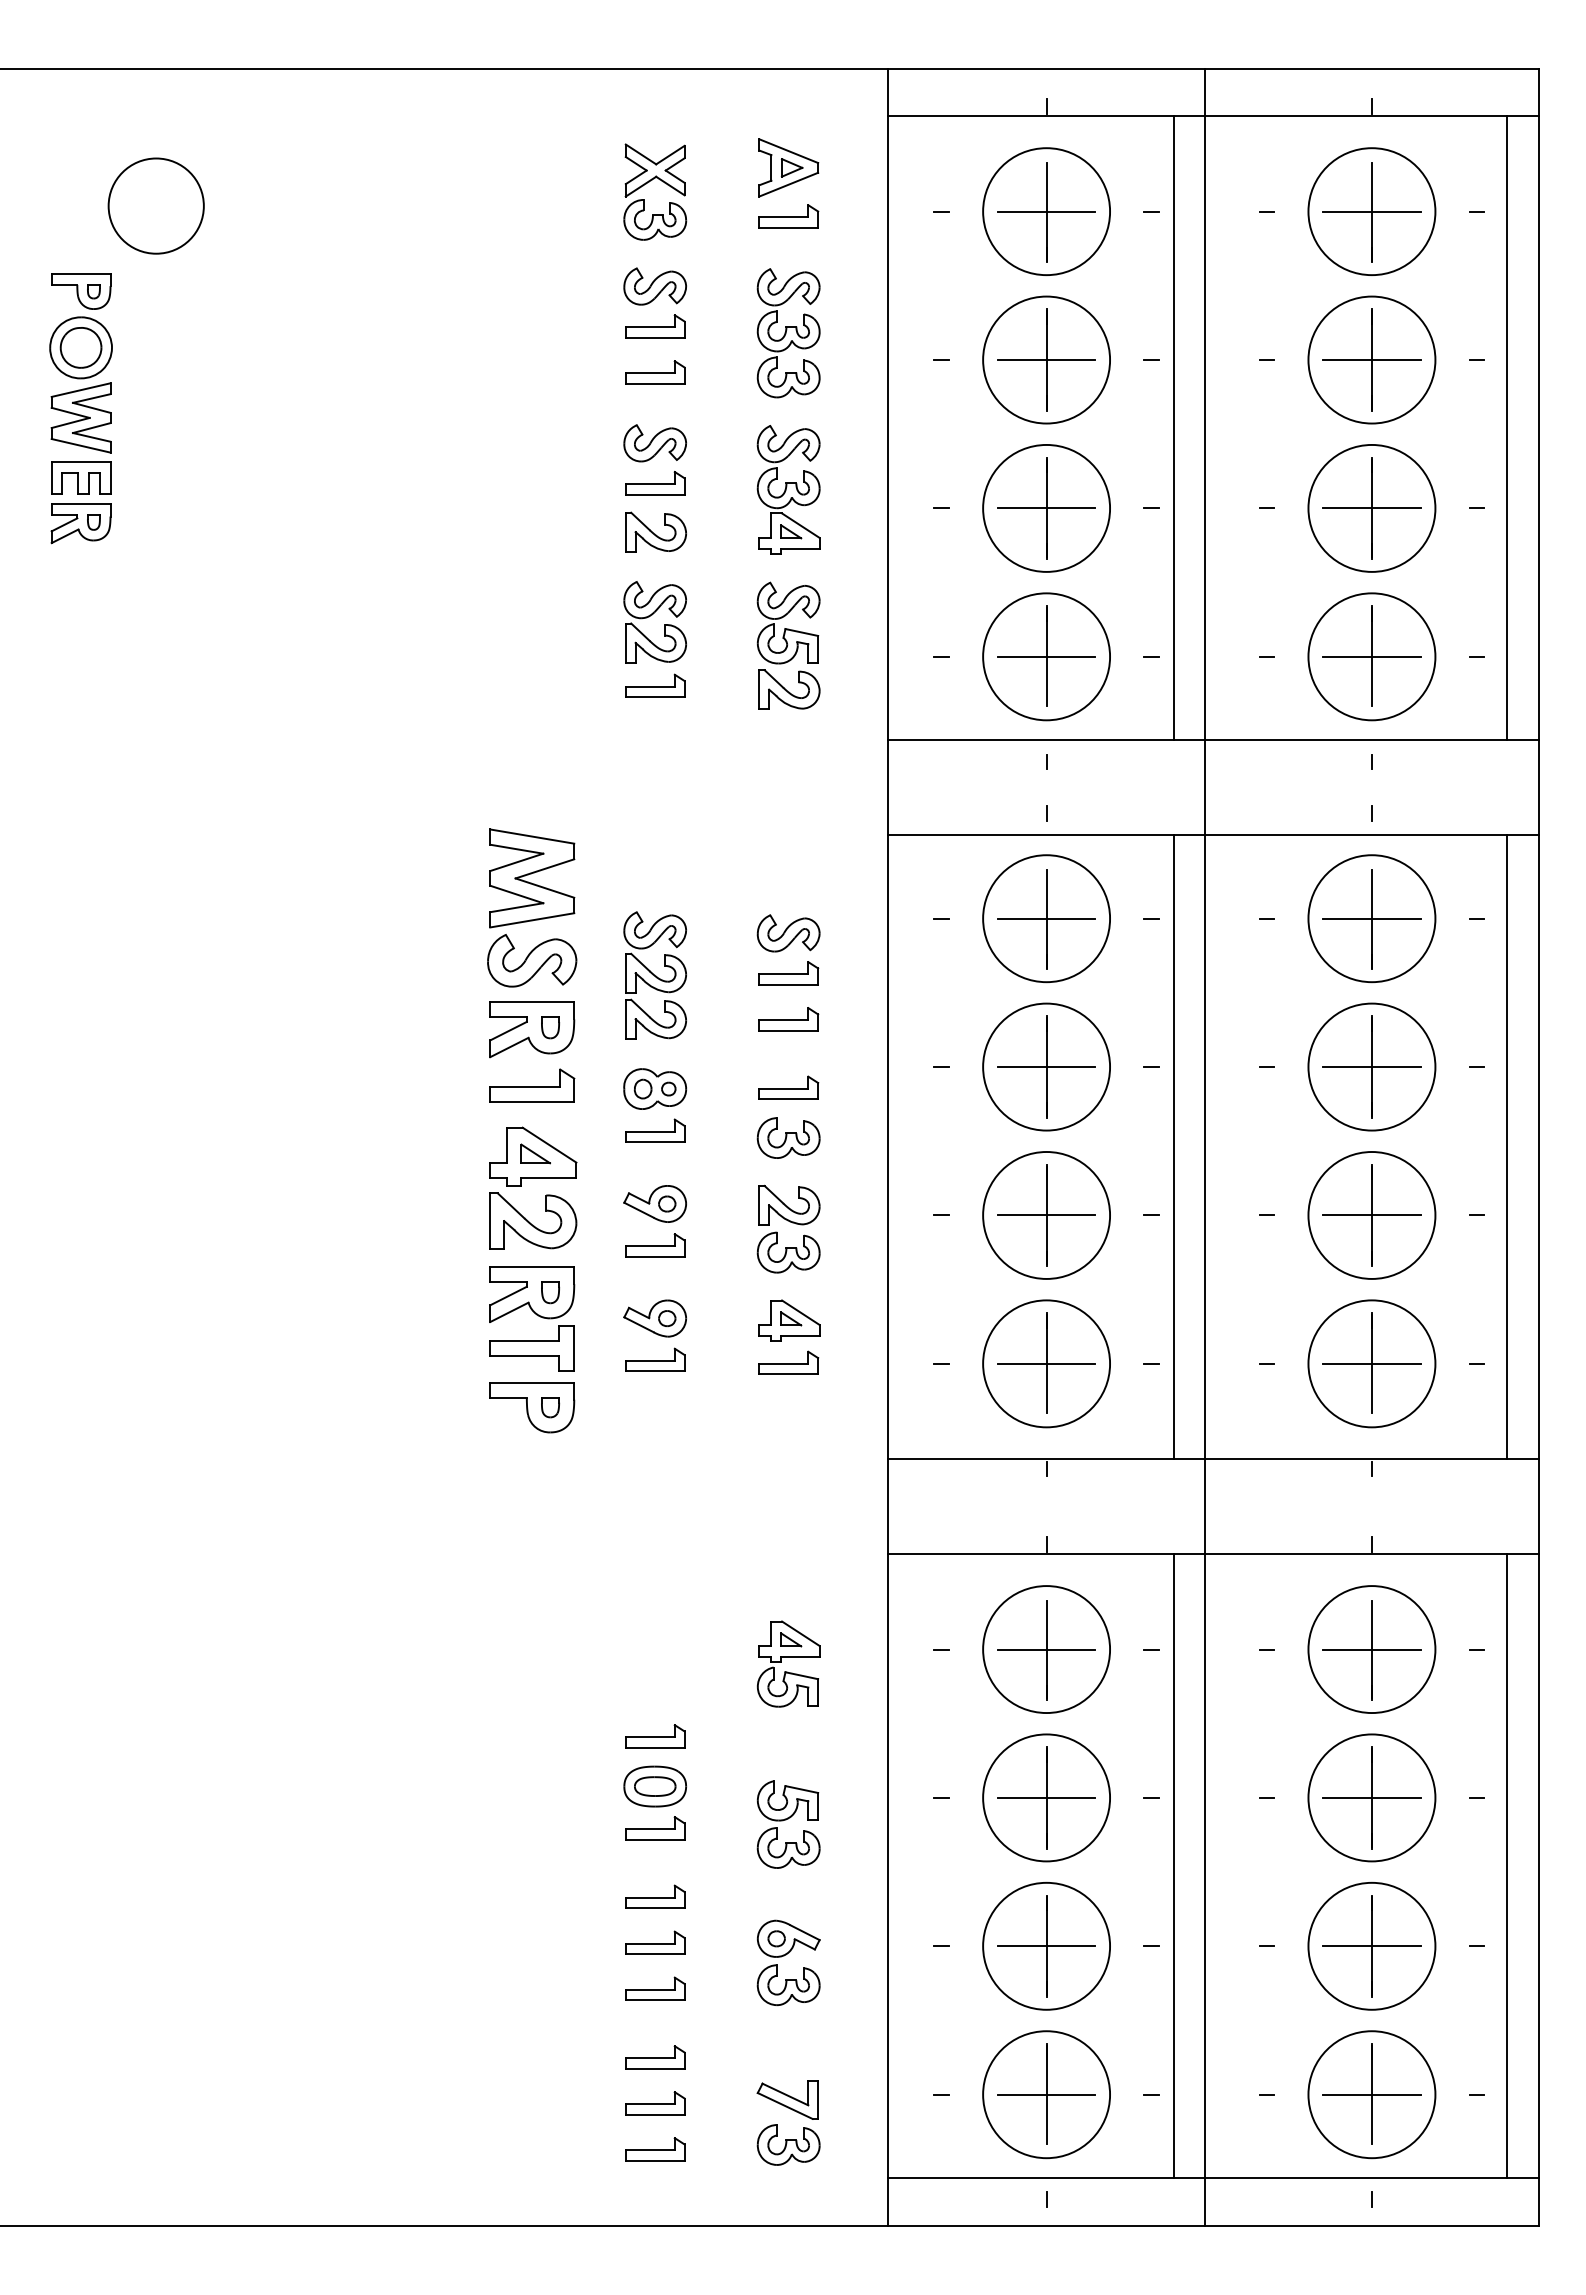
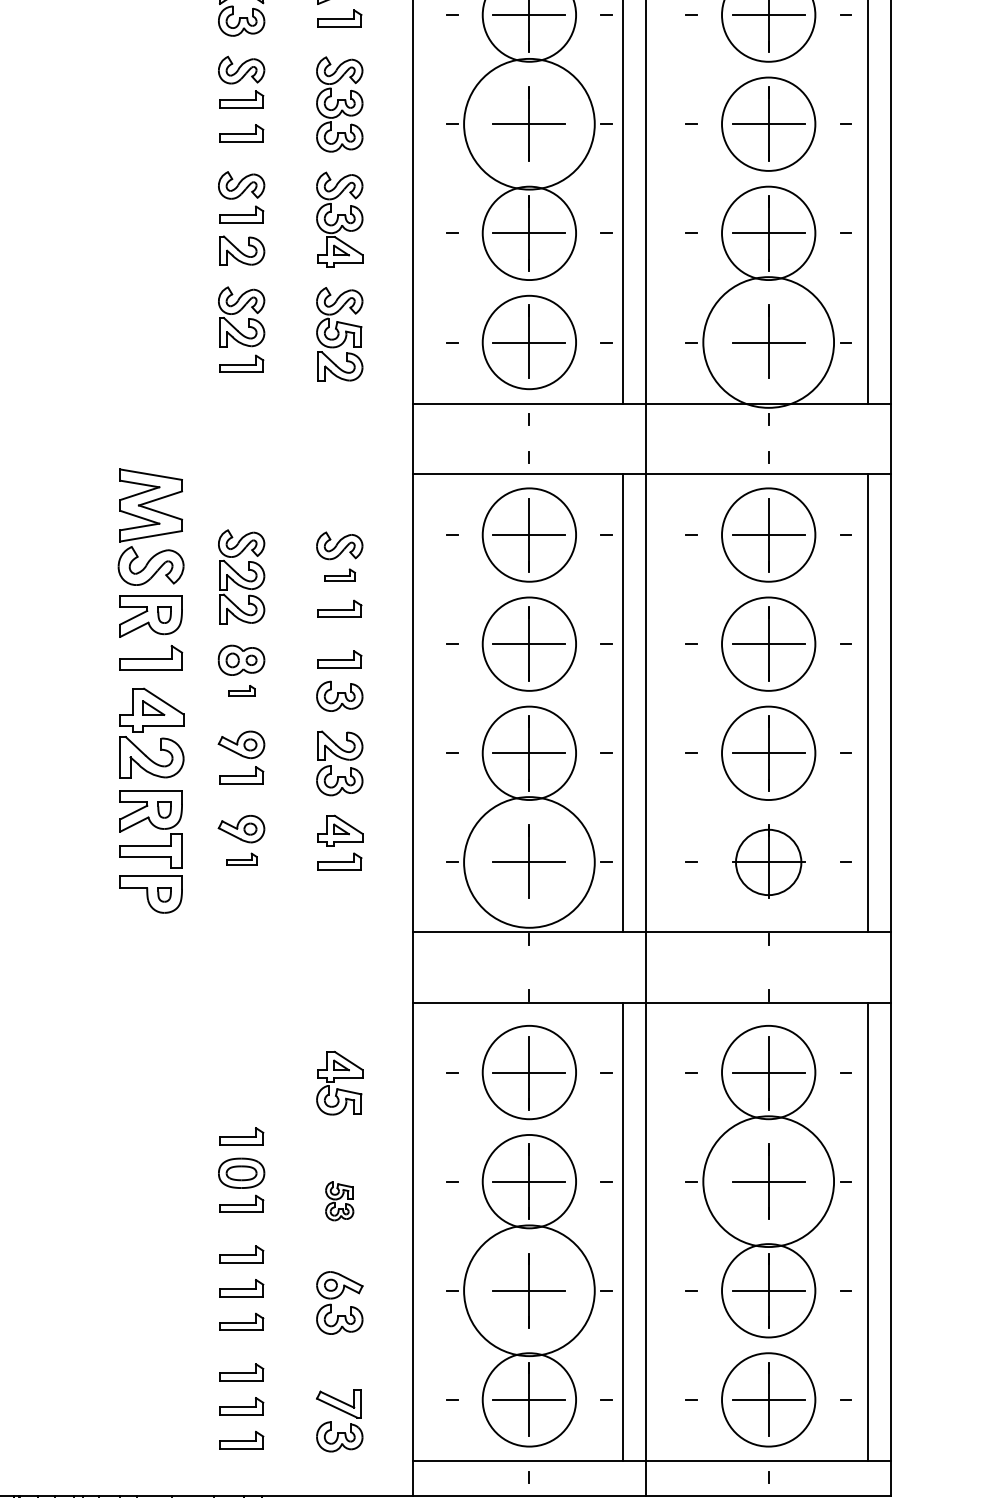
circle: (1046, 359) -> (529, 123), size x1.4
circle: (1371, 656) -> (768, 342), size x1.4
part: (788, 973) -> (339, 575), size x0.7
part: (655, 1130) -> (241, 690), size x0.6
part: (655, 1359) -> (241, 859), size x0.7
circle: (1046, 1363) -> (529, 862), size x1.4
circle: (1371, 1363) -> (768, 862), size x0.7
circle: (1371, 1797) -> (768, 1181), size x1.4
part: (788, 1824) -> (339, 1201), size x0.6
circle: (1046, 1945) -> (529, 1290), size x1.4

